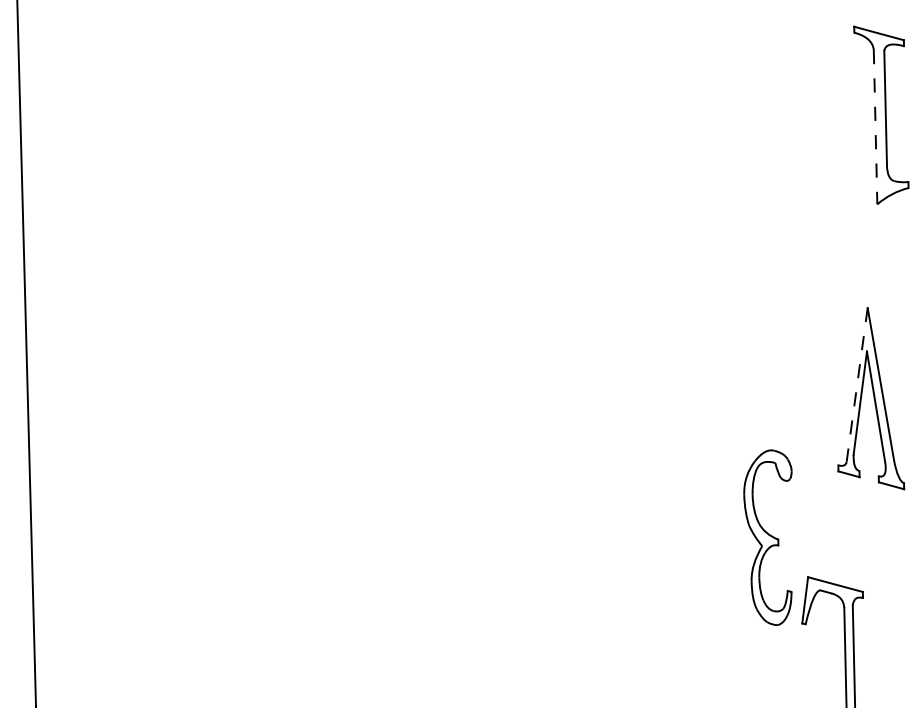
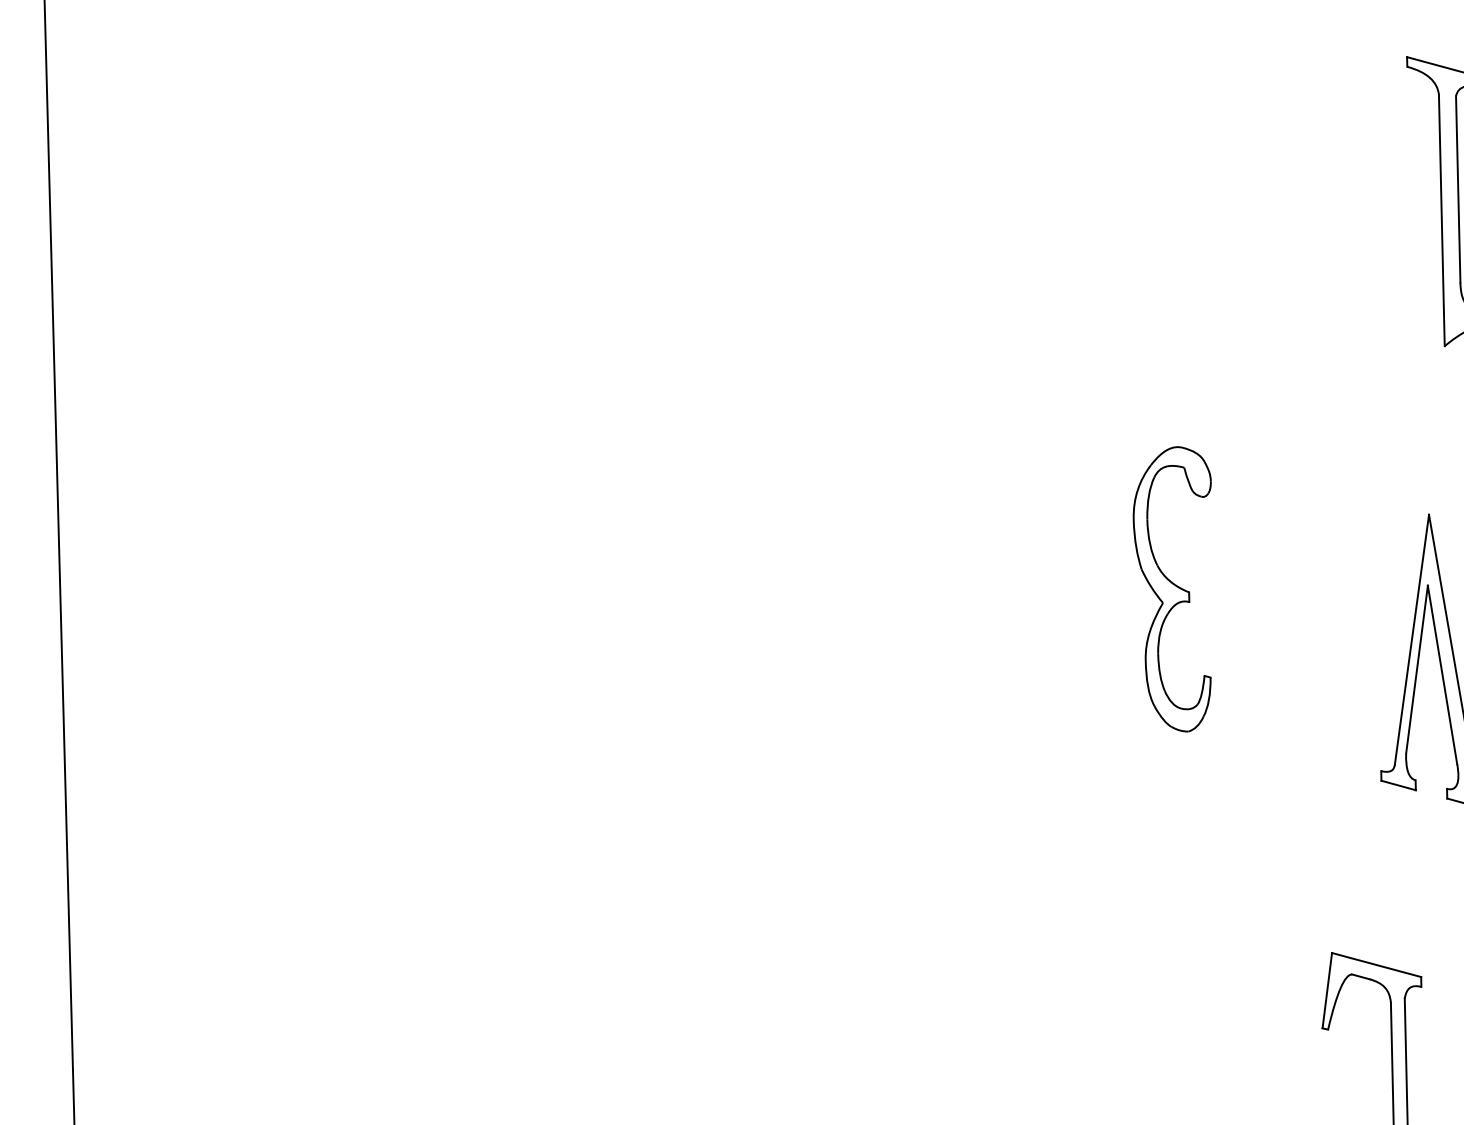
line: (875, 127) -> (1441, 221), dashed -> solid
line: (857, 384) -> (1412, 639), dashed -> solid
part: (767, 537) -> (1171, 588), moved

